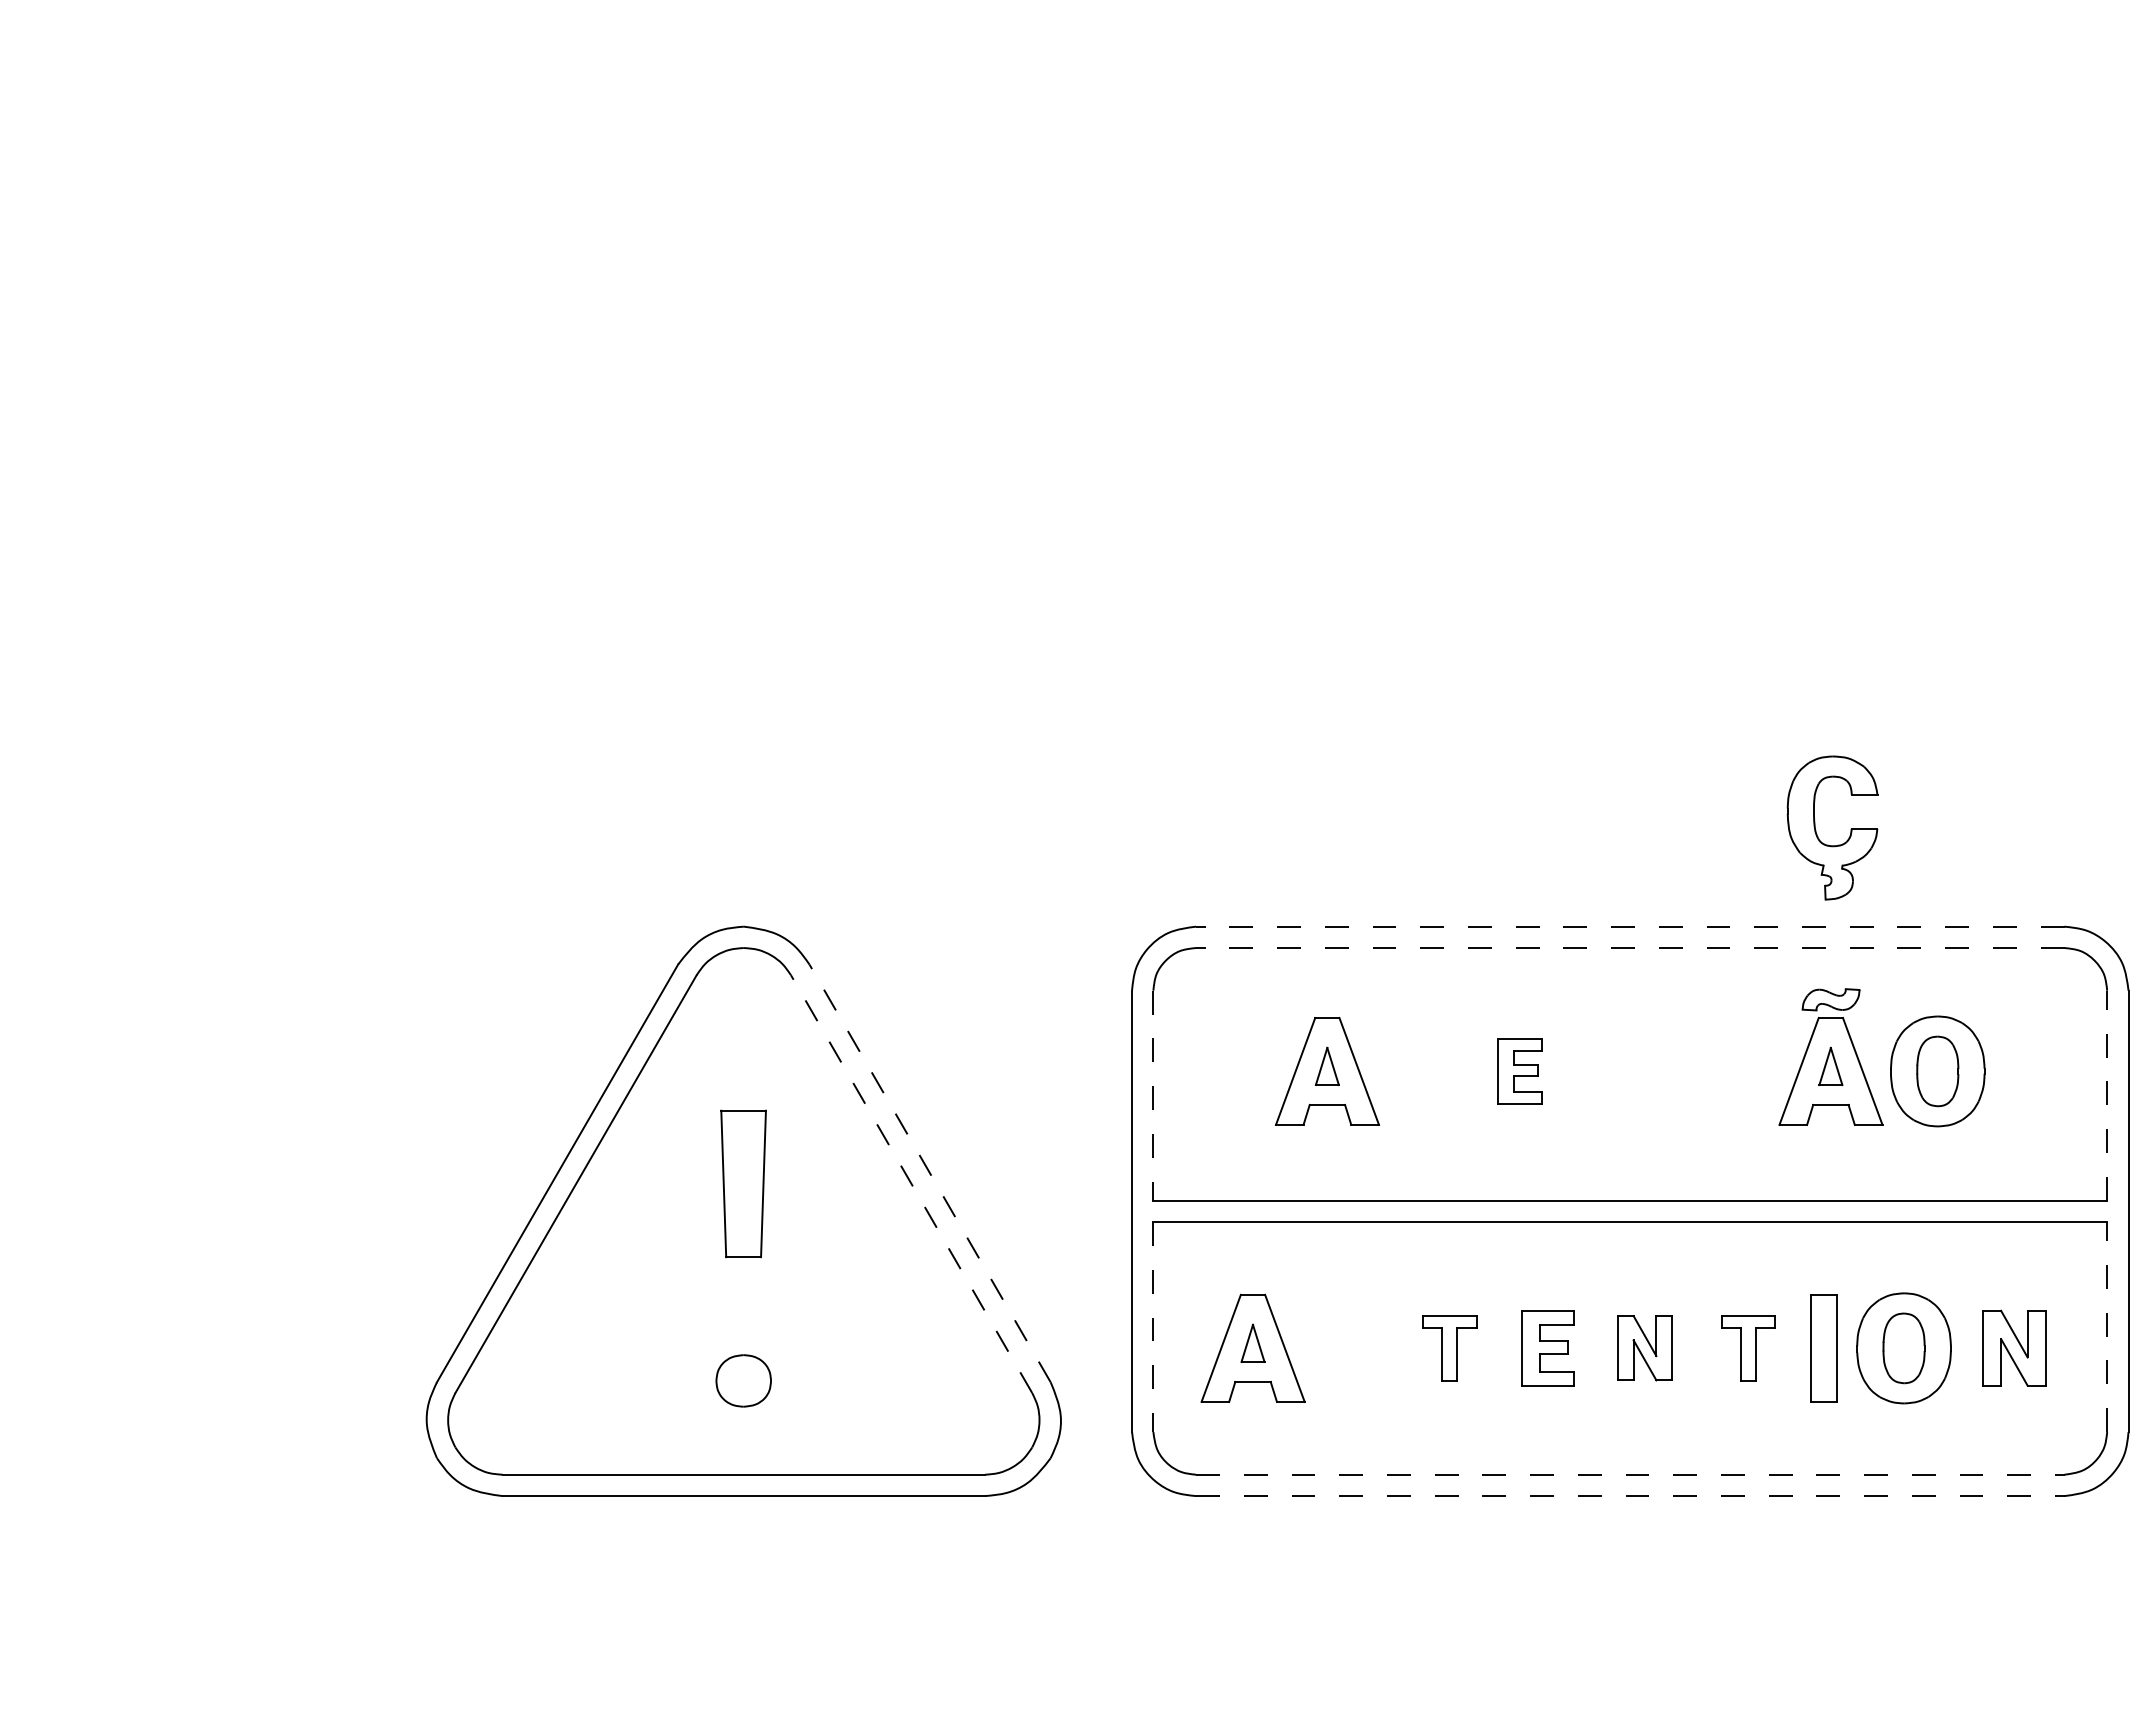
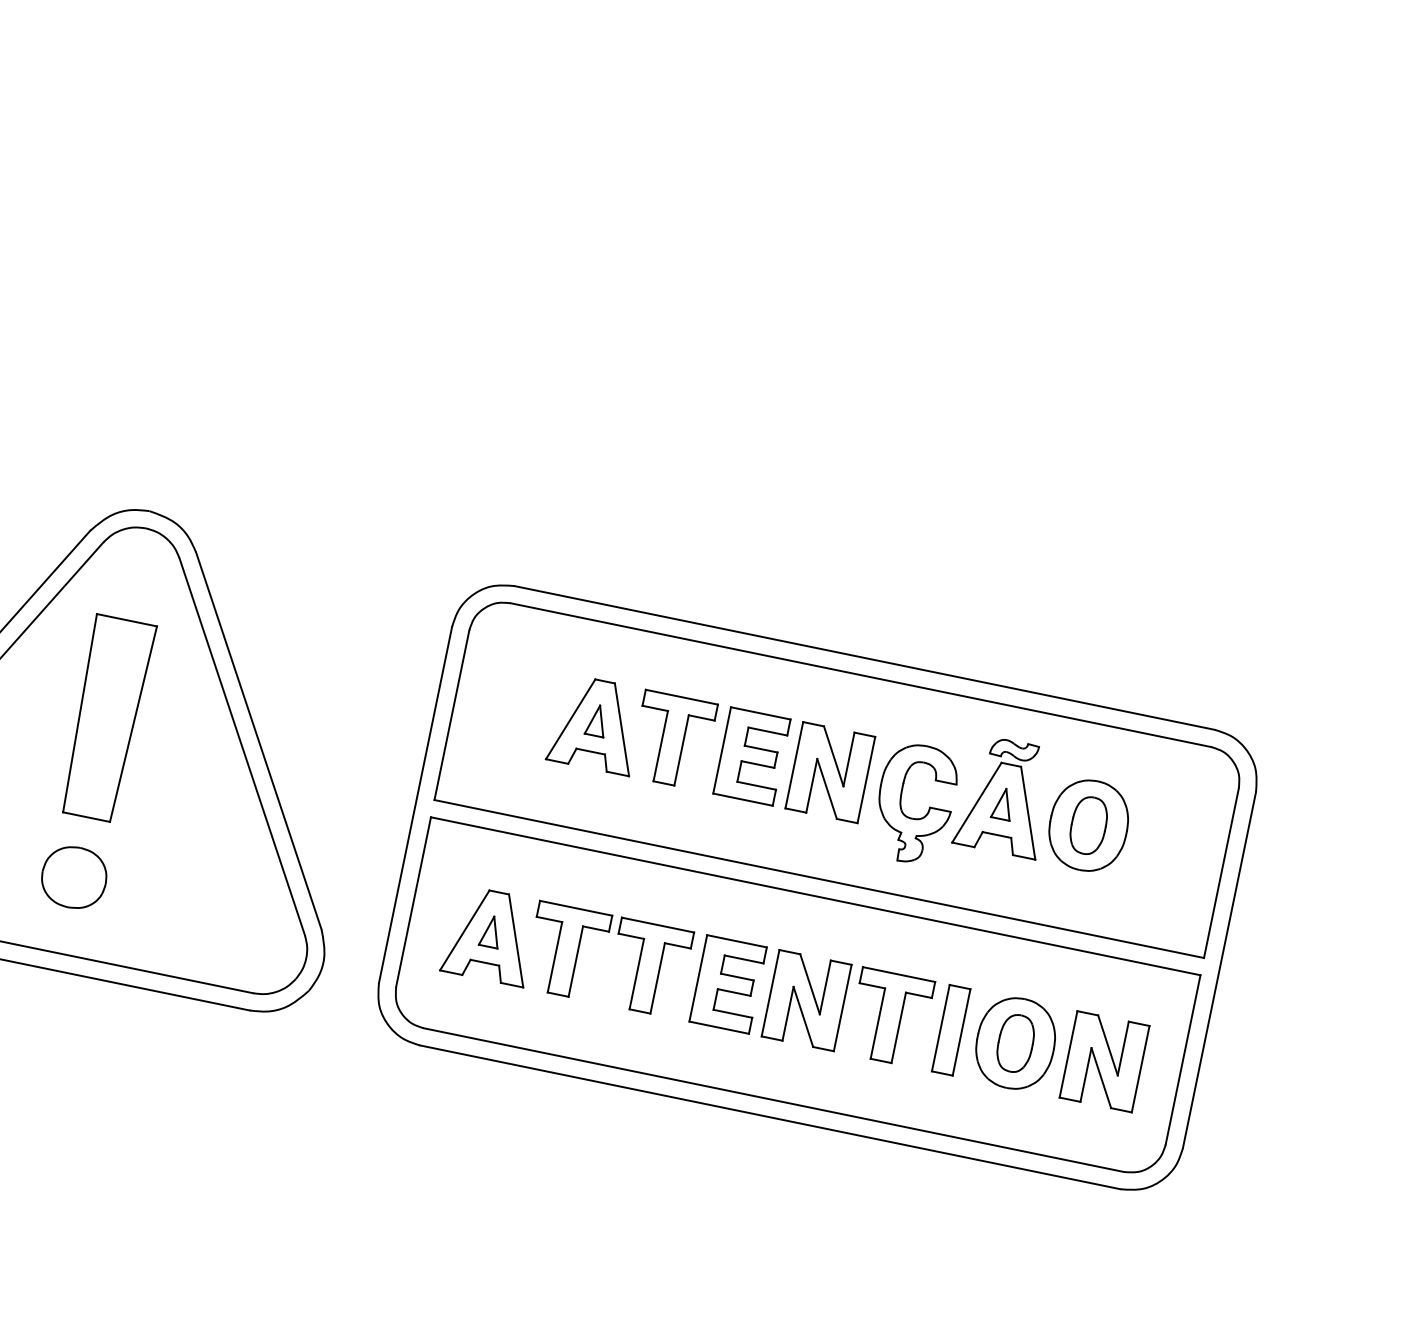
part: (1816, 830) -> (901, 803), moved
line: (1629, 926) -> (864, 657), dashed -> solid
line: (1629, 948) -> (860, 675), dashed -> solid
part: (1422, 1071) -> (673, 740), added
part: (1519, 1071) -> (751, 756), size x1.67
part: (1617, 1071) -> (830, 772), added
line: (1153, 1095) -> (452, 715), dashed -> solid
line: (2107, 1095) -> (1221, 873), dashed -> solid
line: (929, 1173) -> (258, 741), dashed -> solid
part: (743, 1183) -> (106, 718), size x1.67
line: (911, 1183) -> (242, 746), dashed -> solid
line: (1153, 1327) -> (413, 902), dashed -> solid
line: (2107, 1327) -> (1183, 1060), dashed -> solid
part: (1644, 1347) -> (806, 999), size x1.67
part: (2014, 1347) -> (1104, 1061), size x1.43
part: (1348, 1348) -> (567, 951), added
part: (1449, 1348) -> (648, 968), size x1.67
part: (1547, 1348) -> (727, 984), size x1.43
part: (1748, 1348) -> (890, 1017), size x1.67
part: (743, 1380) -> (74, 877), size x1.43
line: (1630, 1474) -> (774, 1099), dashed -> solid
line: (1630, 1496) -> (770, 1117), dashed -> solid

